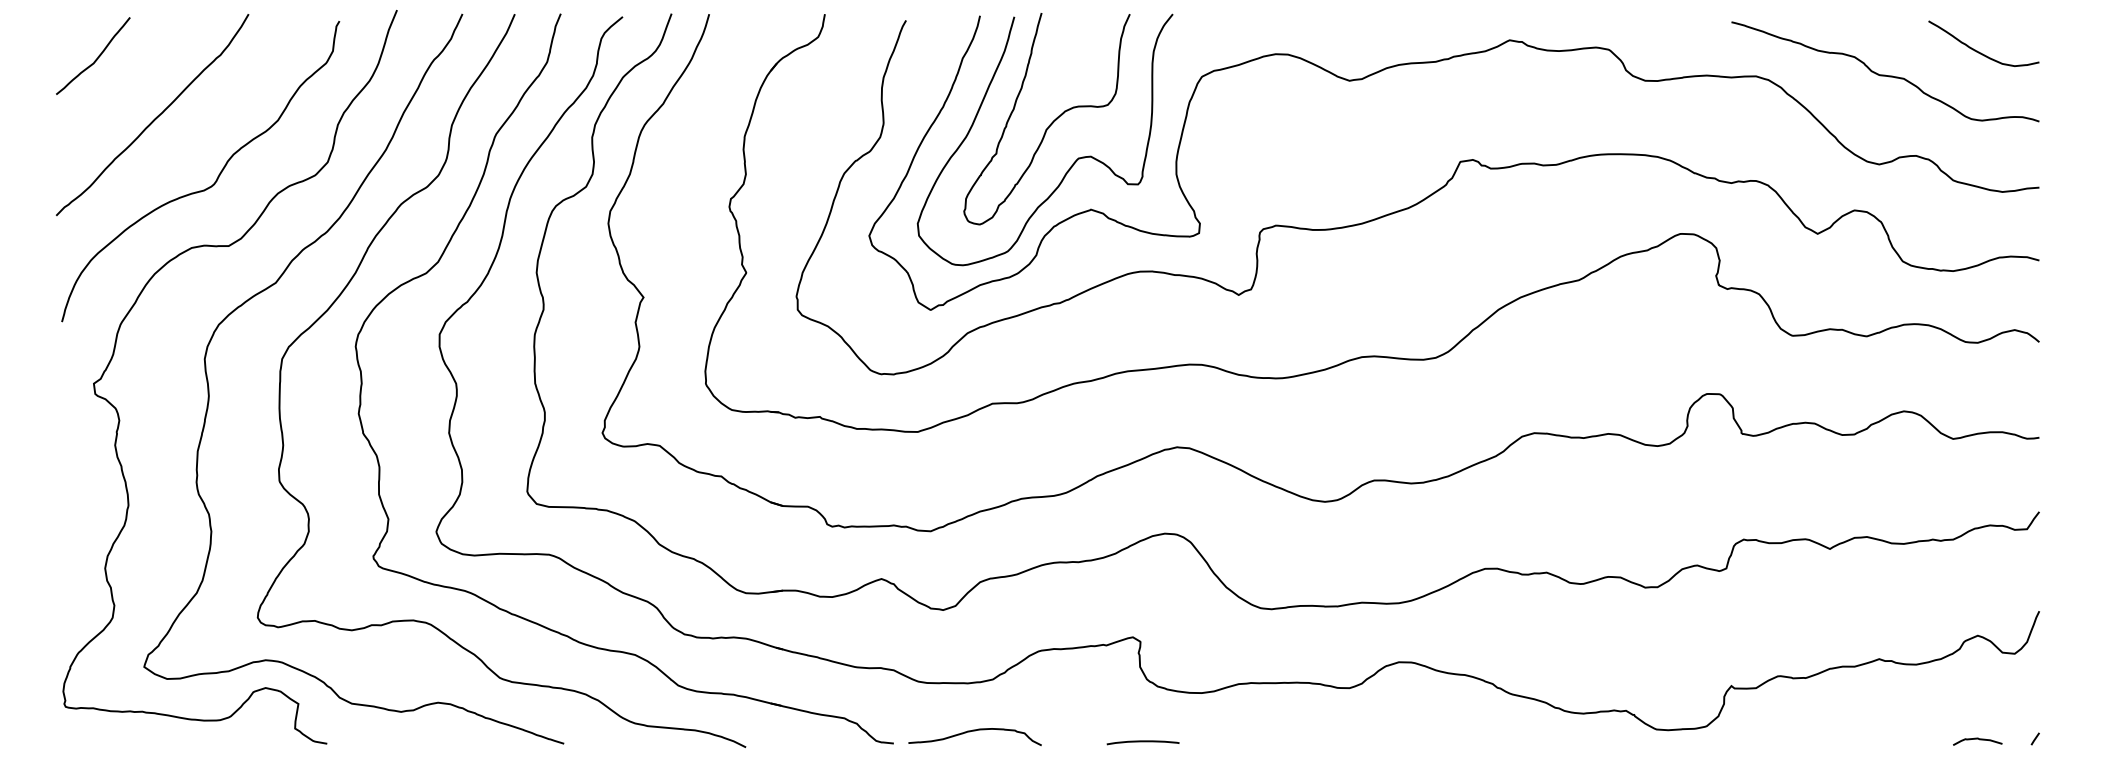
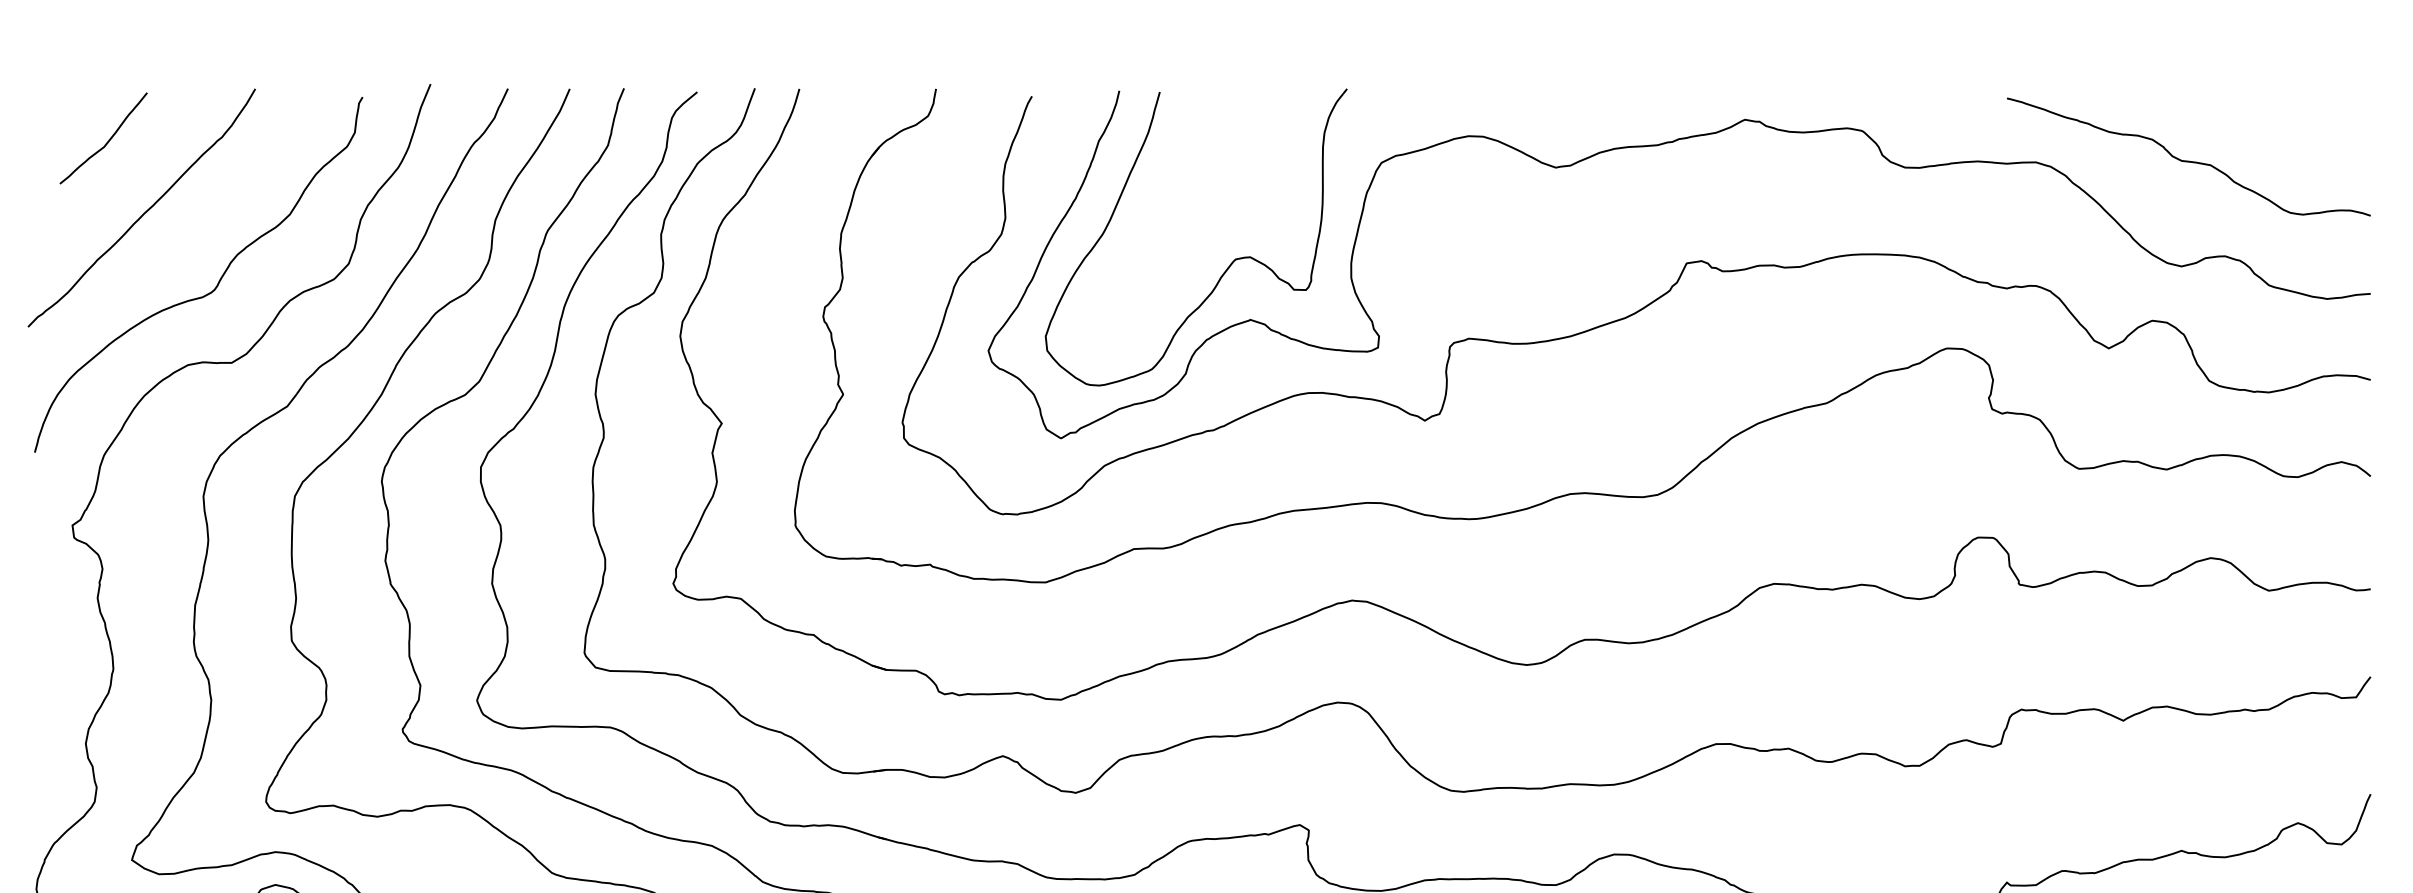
curve: (1979, 51) -> (2299, 133), removed
curve: (96, 58) -> (107, 141), moved
curve: (1050, 123) -> (1202, 218), removed

